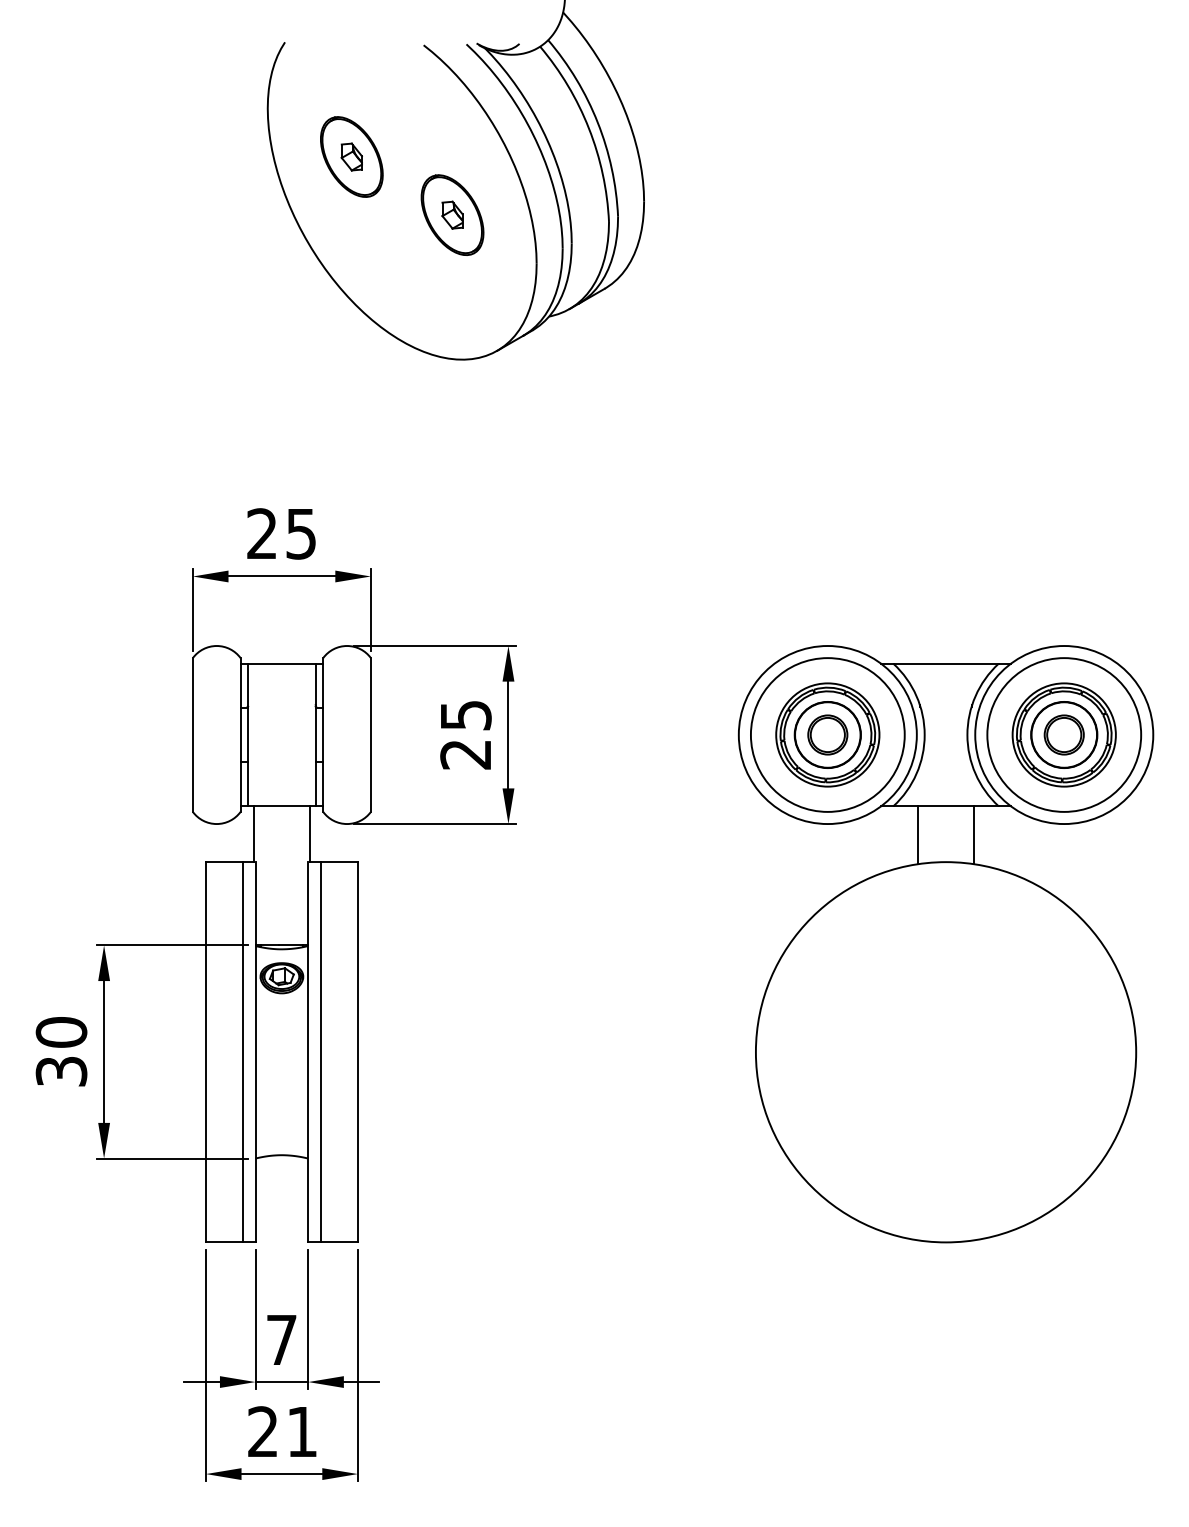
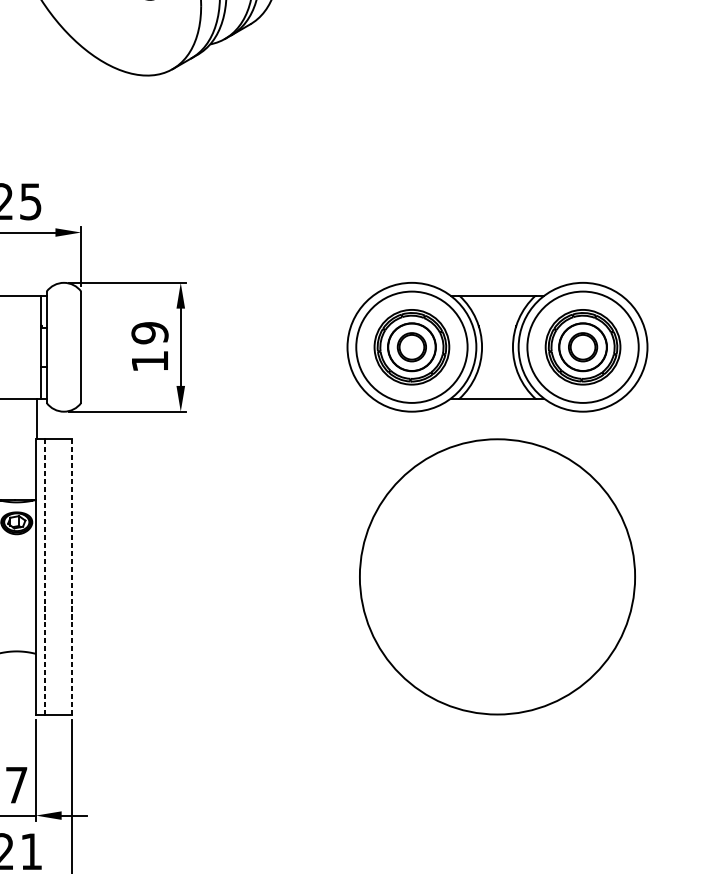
text: (465, 734) -> (149, 346), 25 -> 19
line: (918, 835) -> (477, 420), removed
line: (973, 835) -> (517, 420), removed
line: (321, 1052) -> (45, 577), solid -> dashed
line: (357, 1052) -> (71, 577), solid -> dashed

